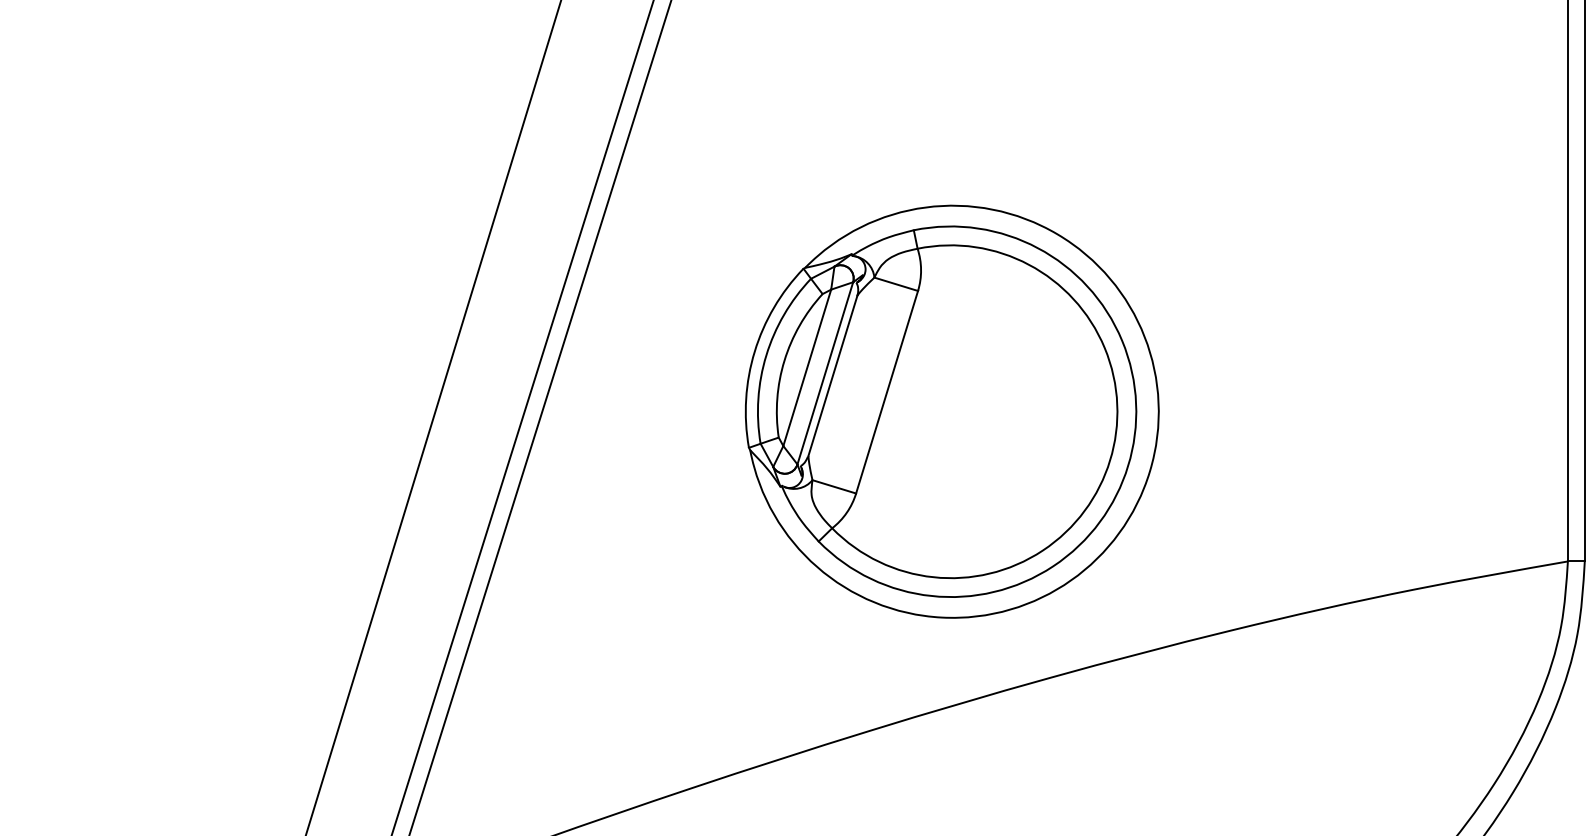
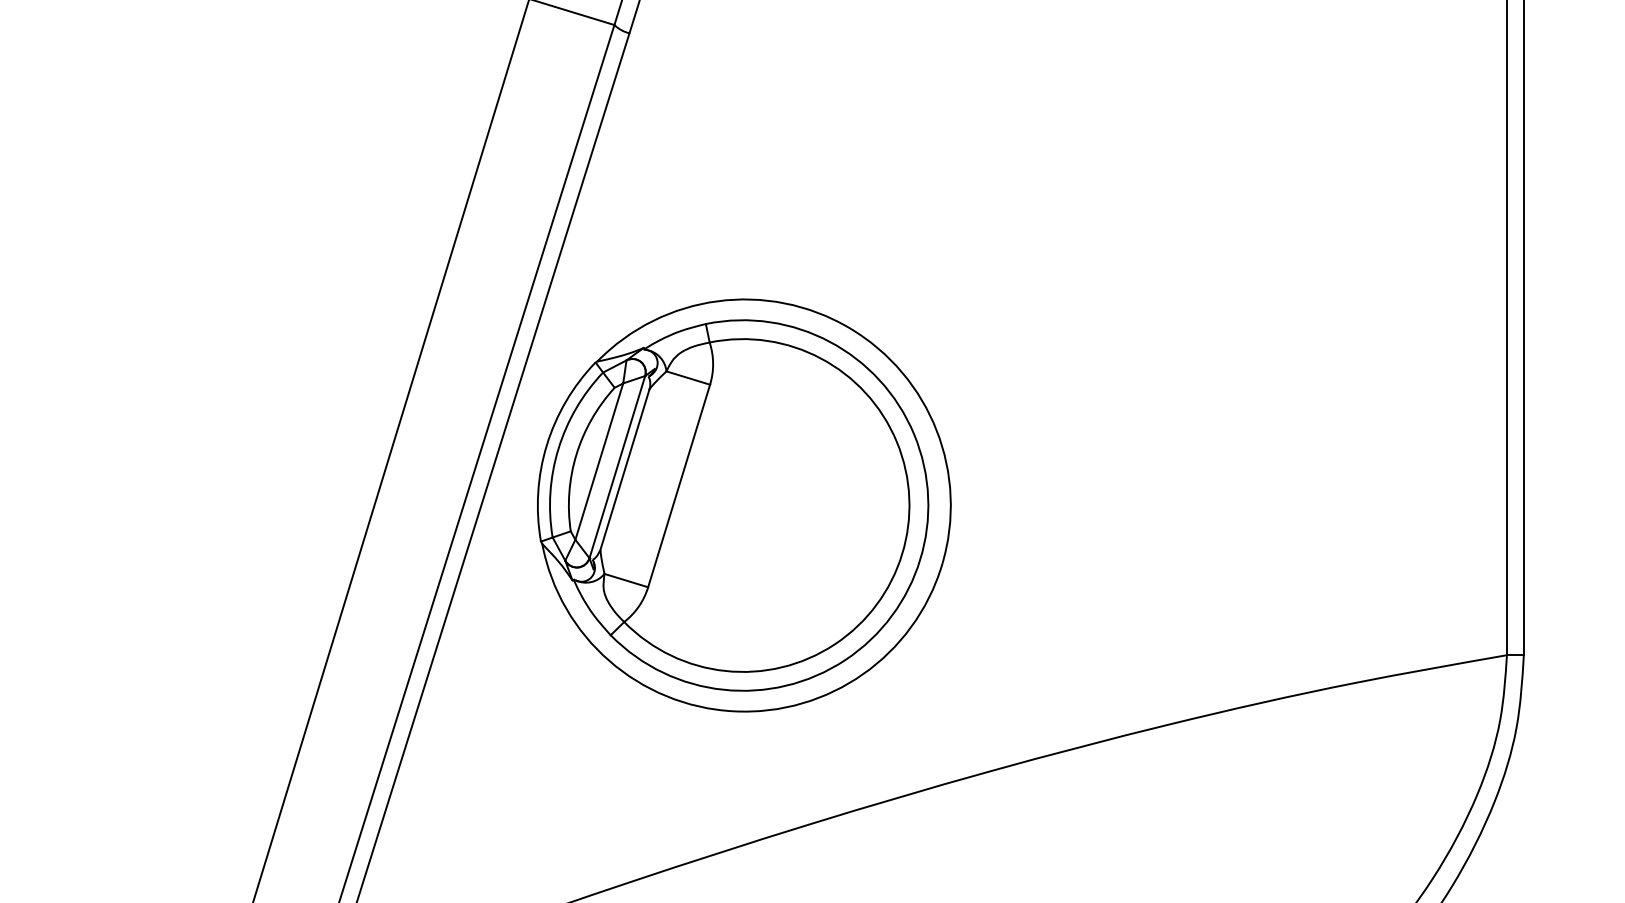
part: (952, 411) -> (744, 505), moved

